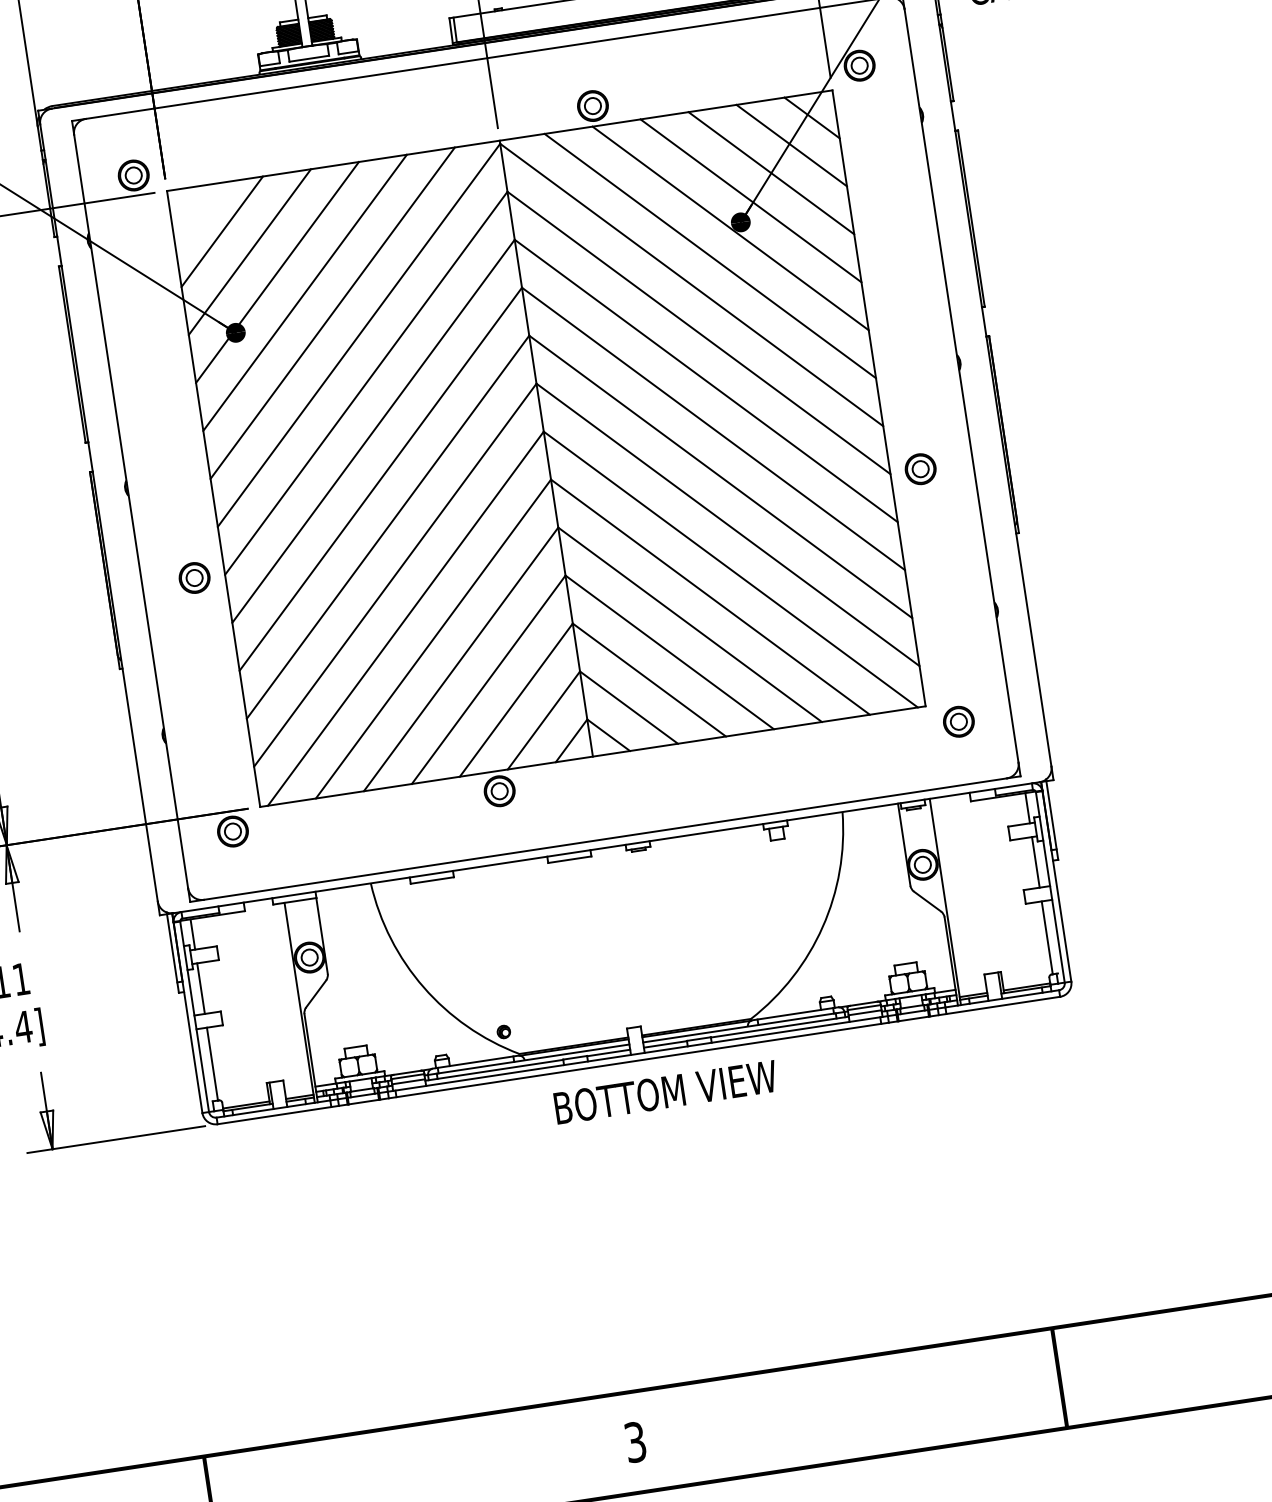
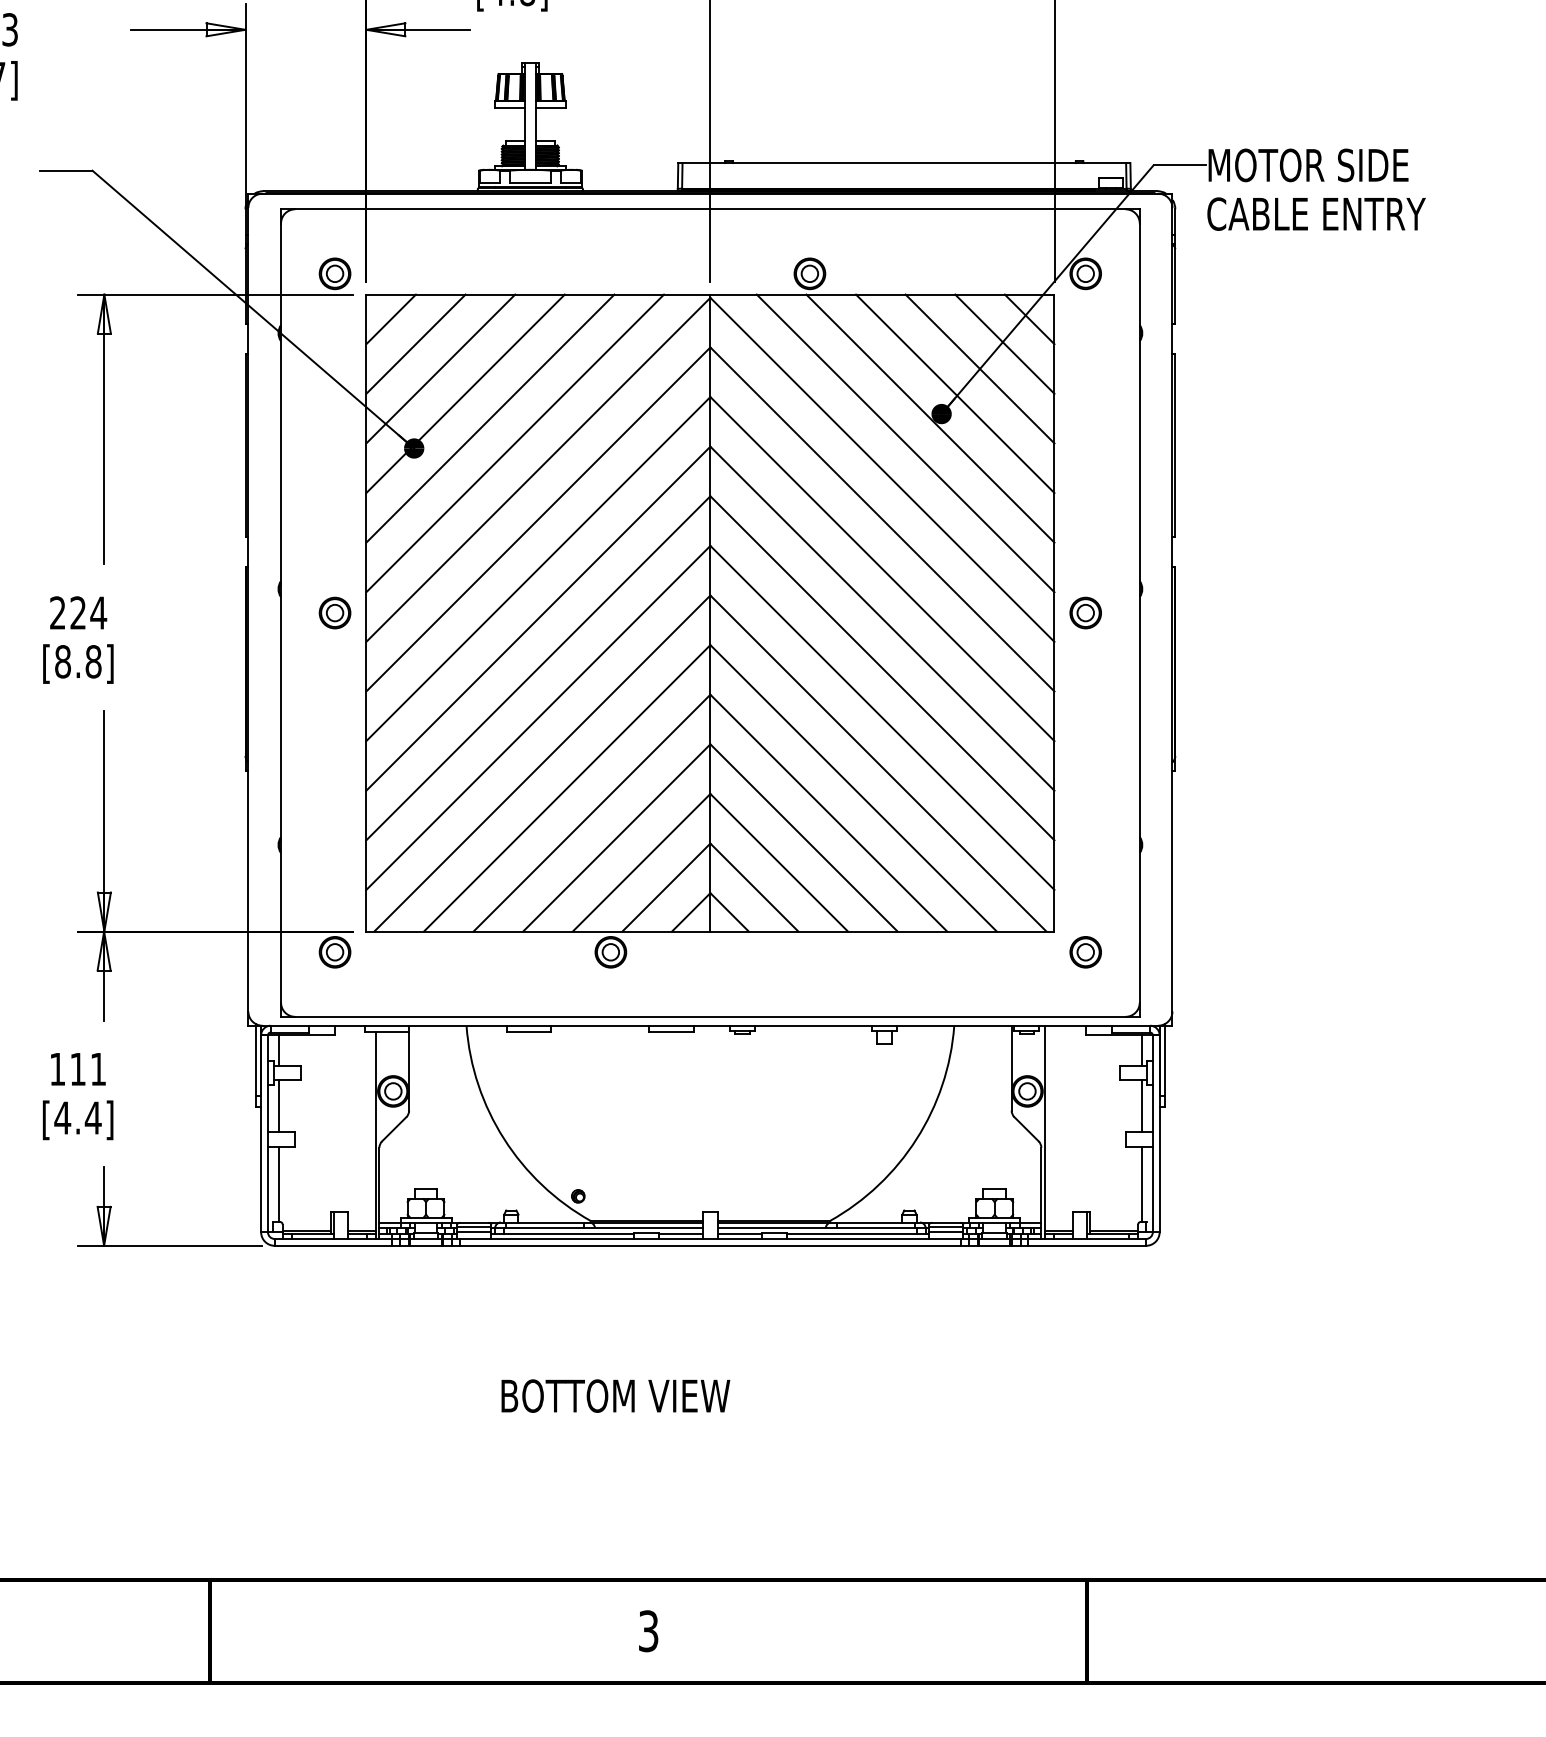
line: (194, 211) -> (390, 319), added
part: (920, 468) -> (1085, 612), moved
part: (194, 577) -> (334, 612), moved
text: (665, 1091) -> (615, 1395), moved

